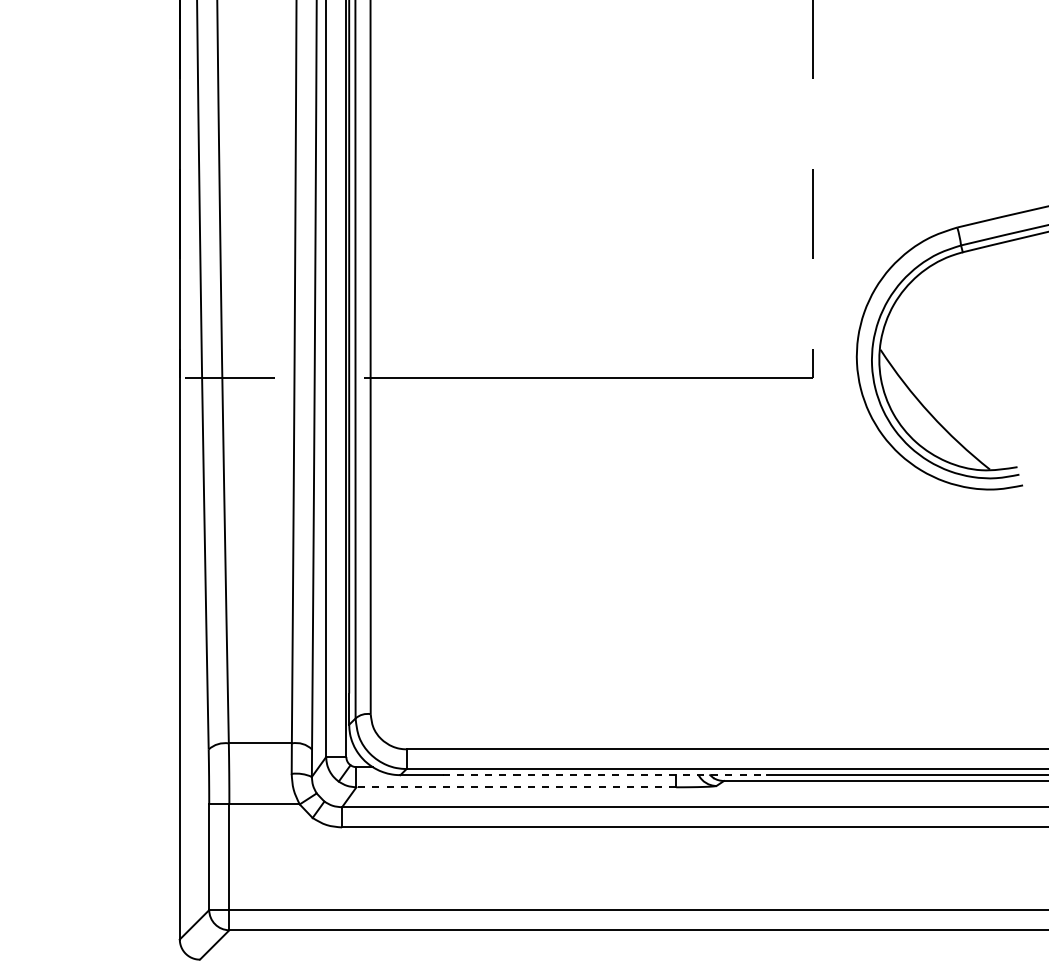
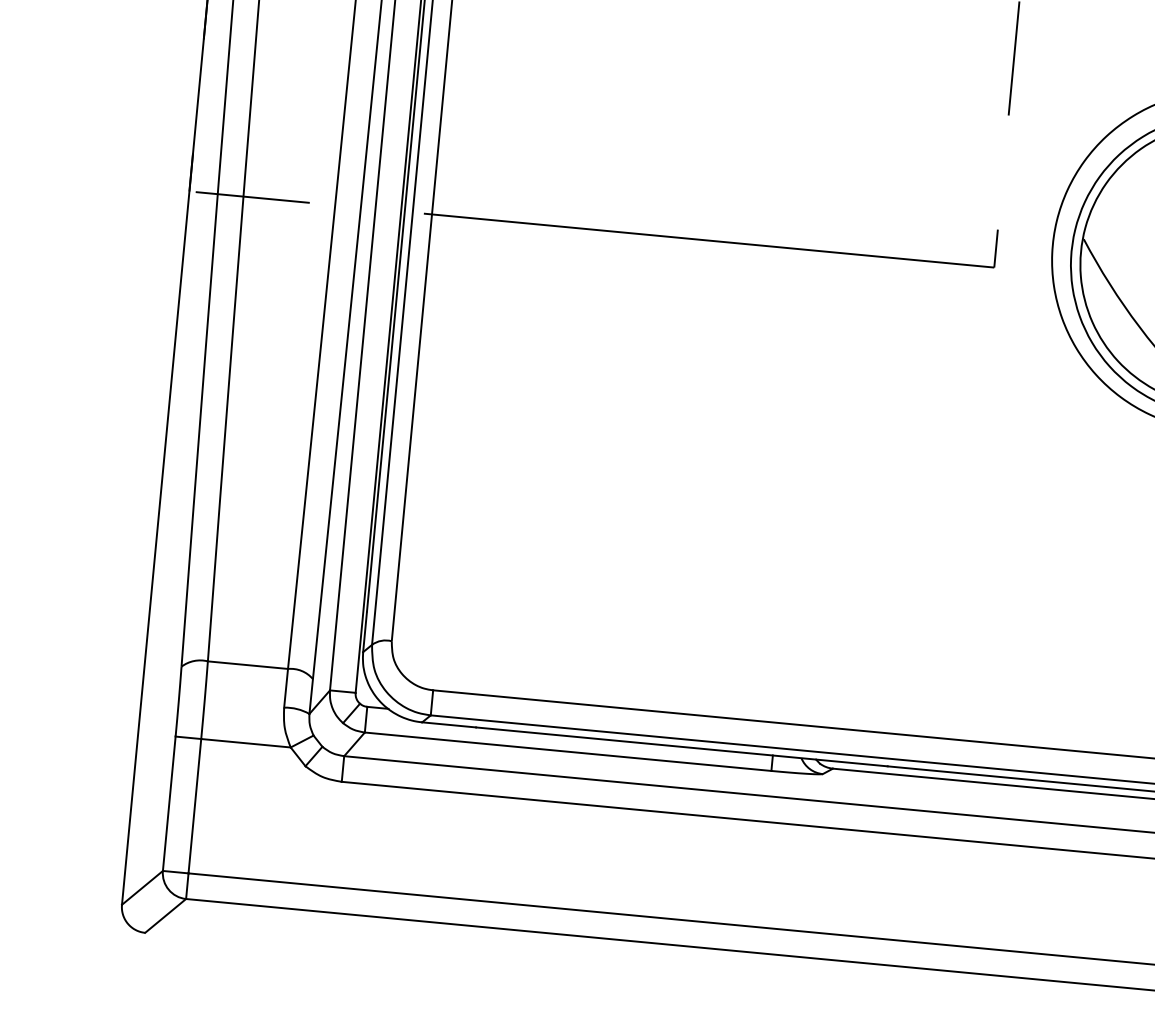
line: (604, 775) -> (681, 747), dashed -> solid
line: (516, 787) -> (568, 752), dashed -> solid

